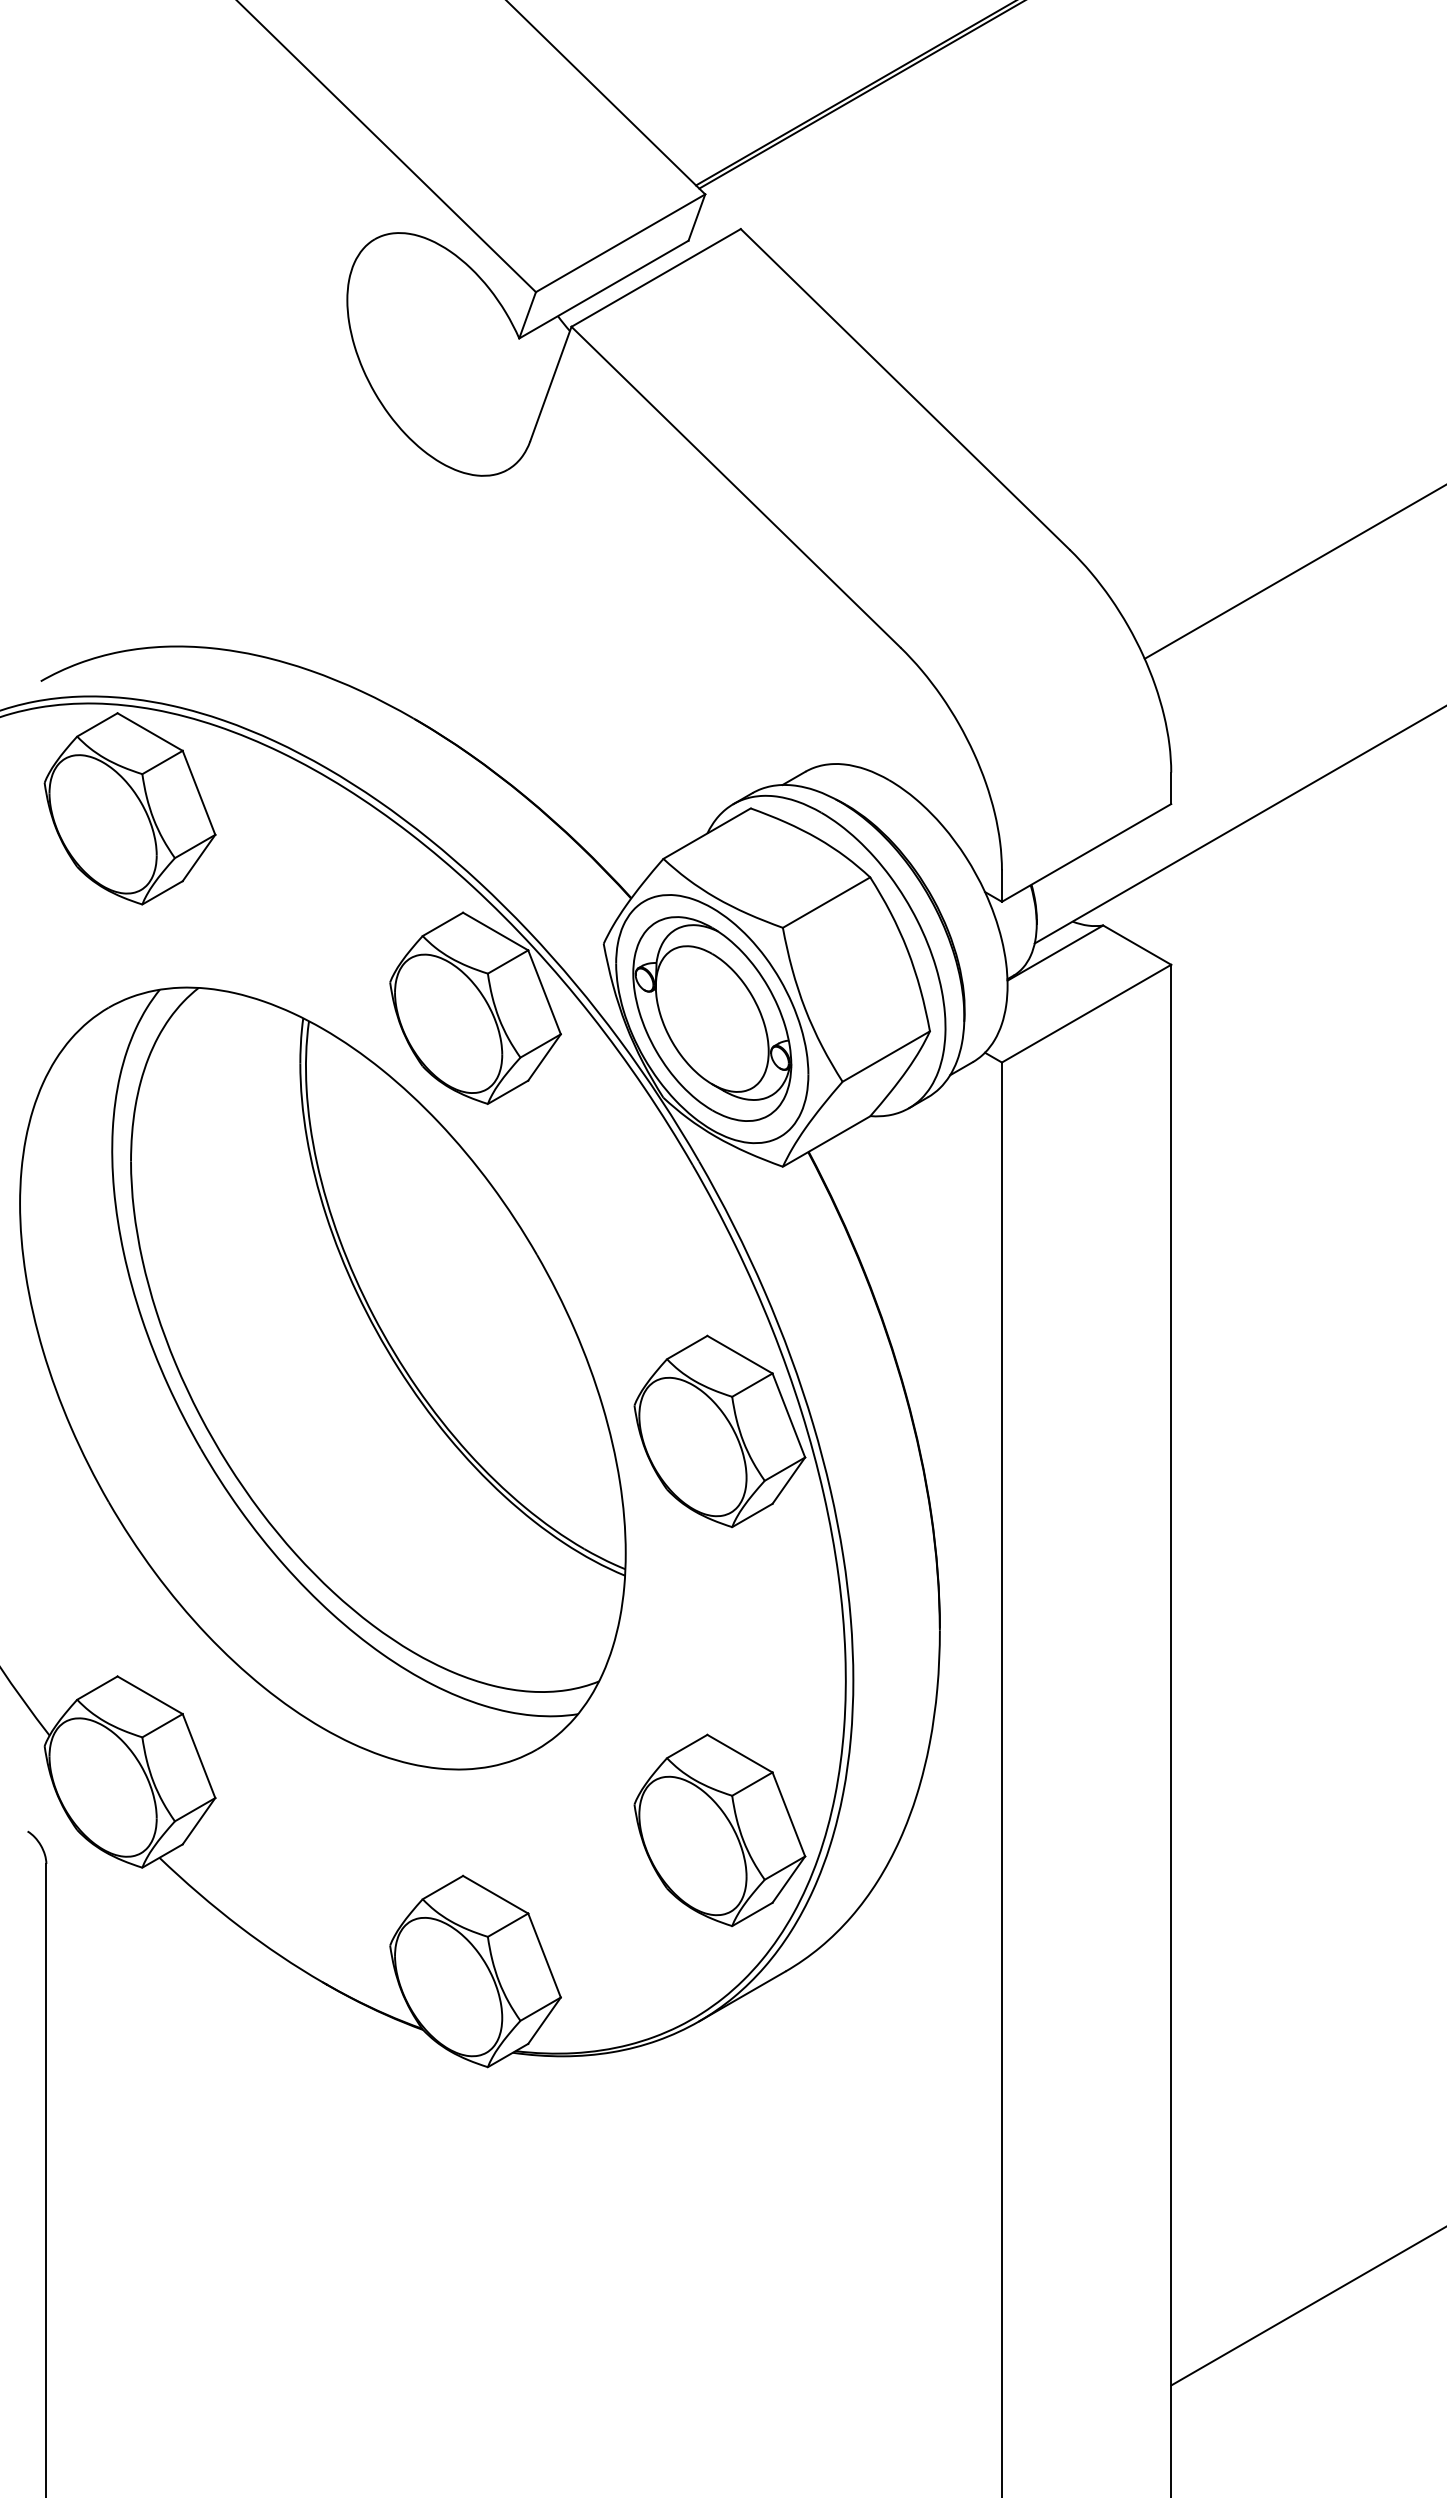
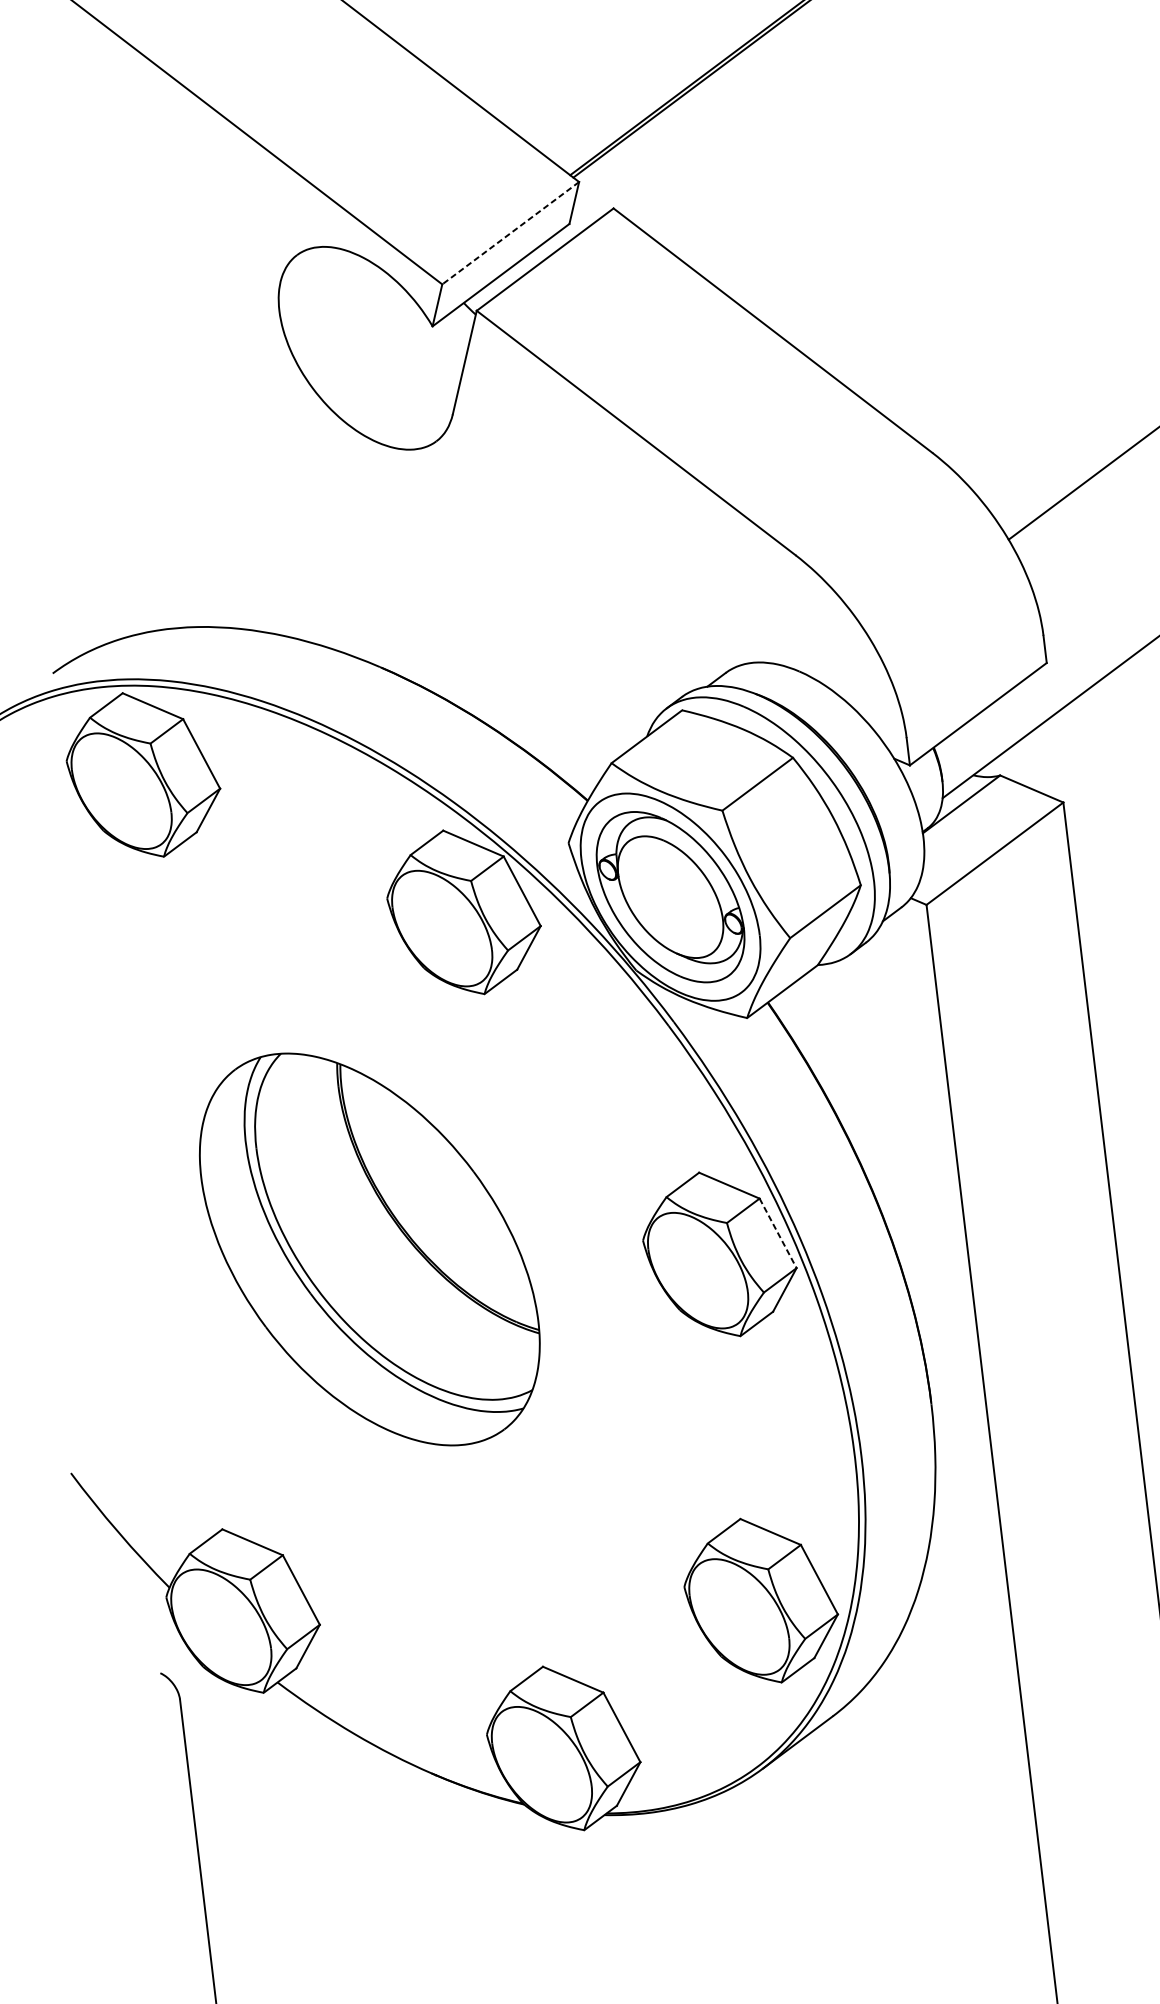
line: (620, 243) -> (510, 233), solid -> dashed
part: (322, 1378) -> (369, 1249), size x0.6
line: (789, 1415) -> (778, 1233), solid -> dashed

